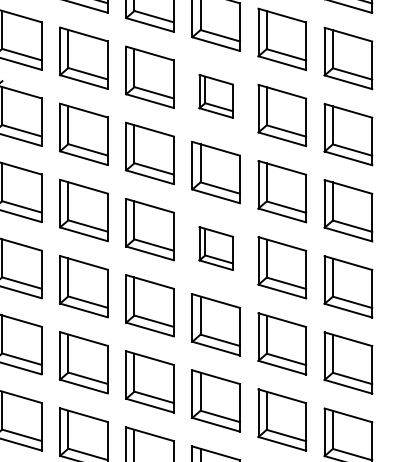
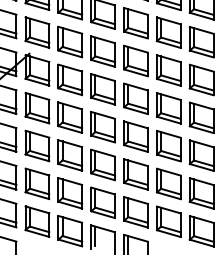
part: (215, 95) -> (135, 60), size x1.43
part: (215, 248) -> (135, 136), size x1.43

